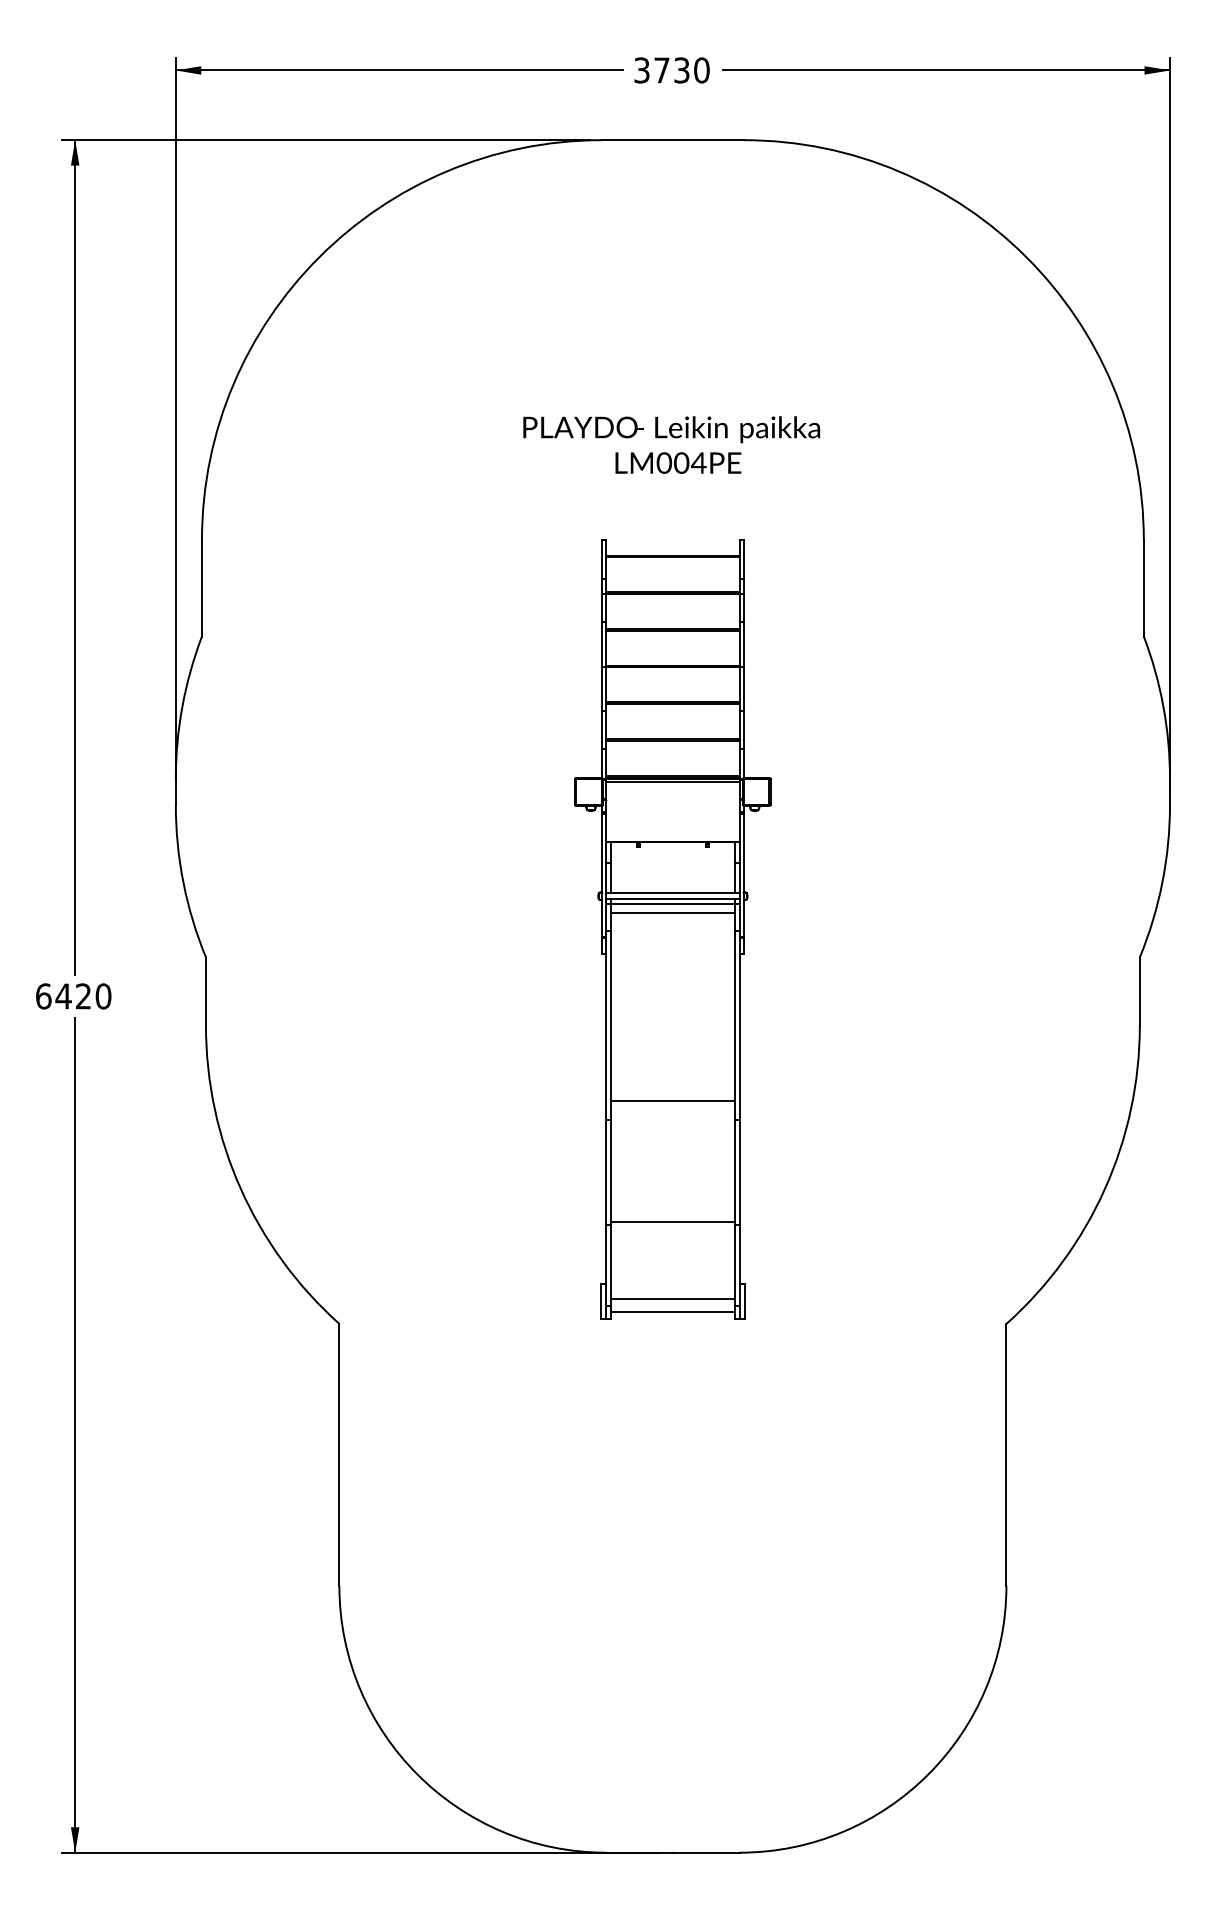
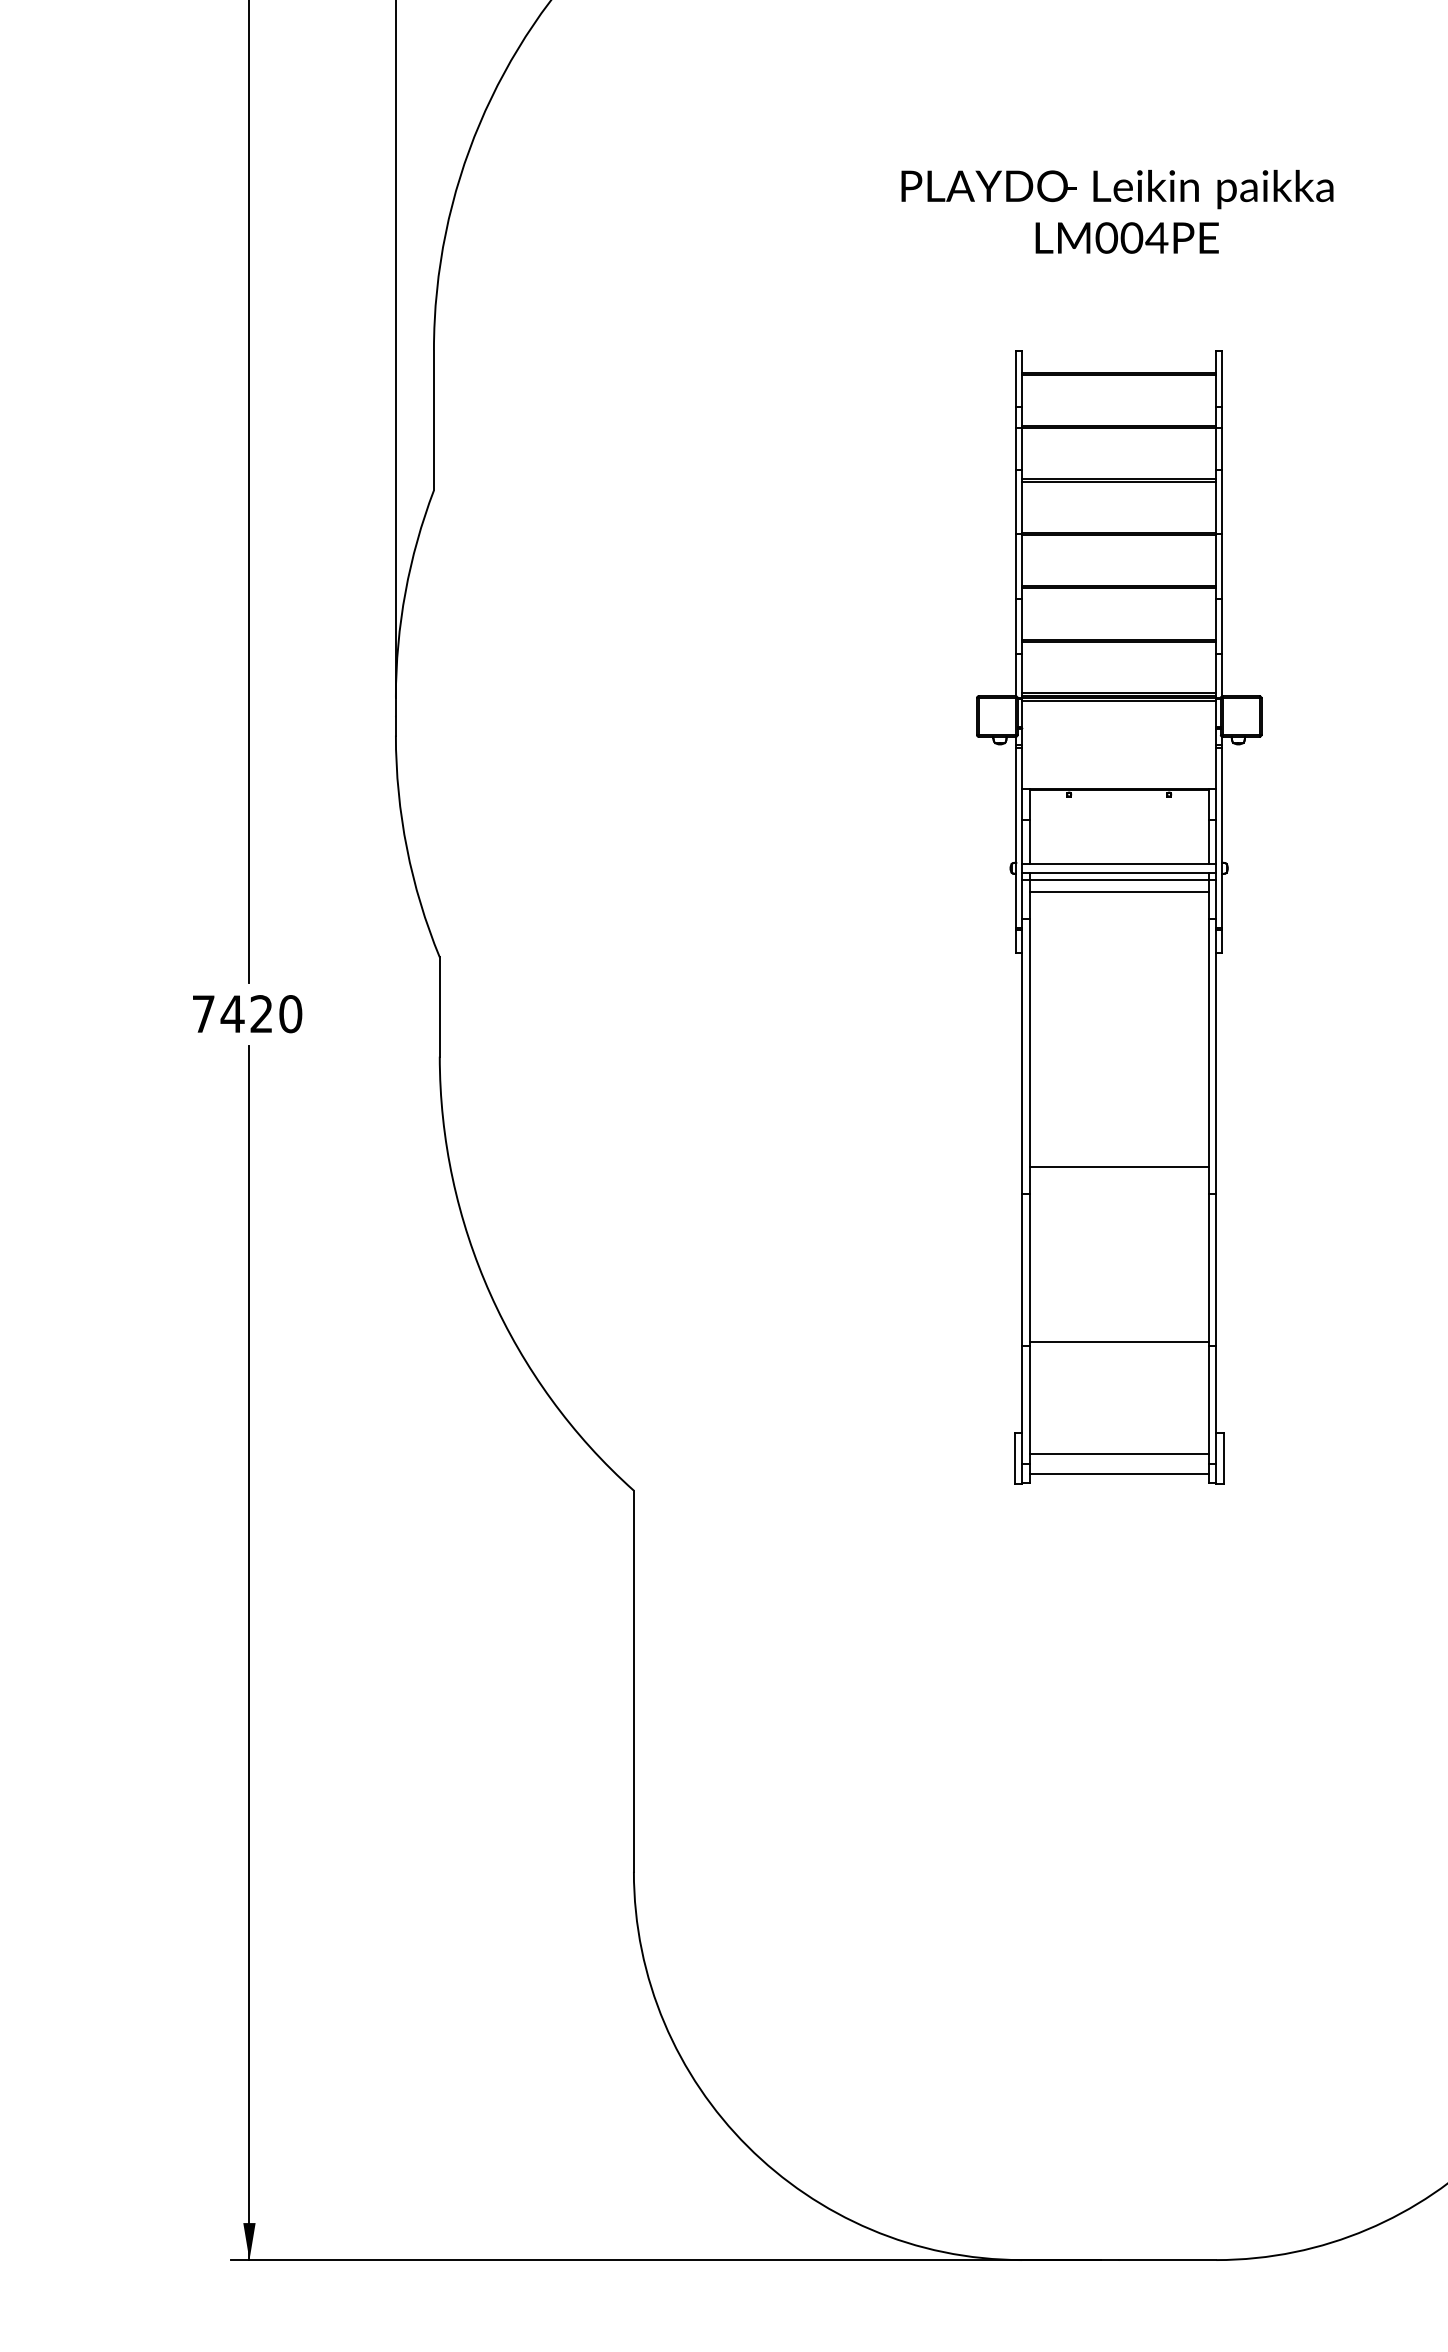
text: (43, 996) -> (203, 1014), 6420 -> 7420

